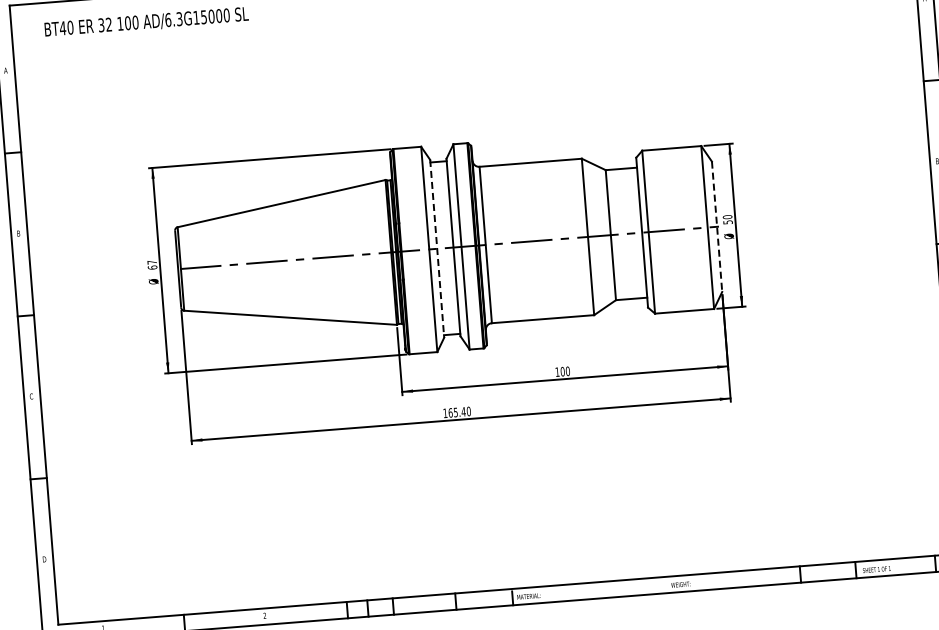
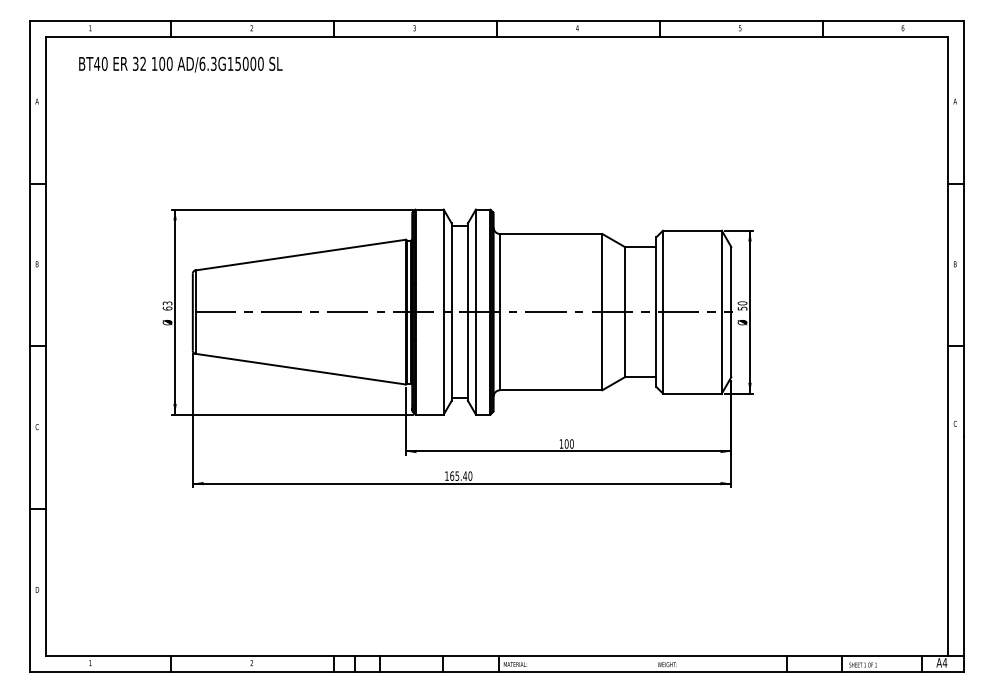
line: (717, 227) -> (731, 312), dashed -> solid
line: (437, 249) -> (451, 312), dashed -> solid
text: (152, 262) -> (167, 303), 67 -> 63

